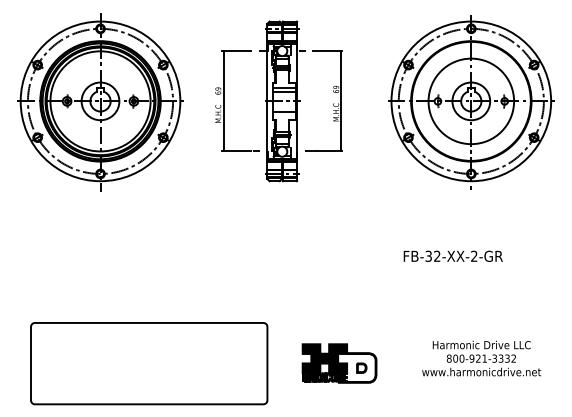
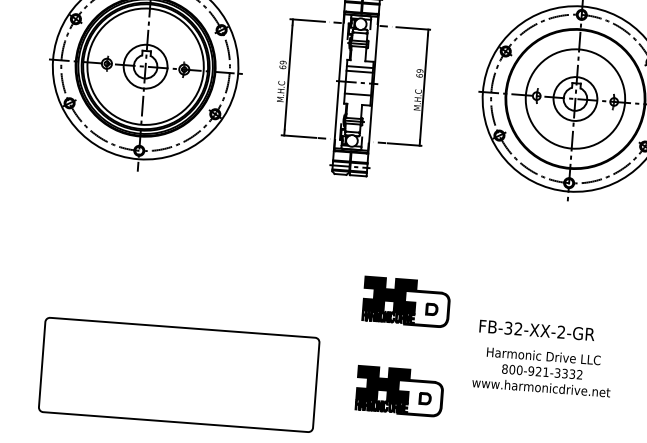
text: (452, 255) -> (536, 329), moved
part: (339, 286) -> (406, 302), added
text: (481, 358) -> (542, 371), moved

